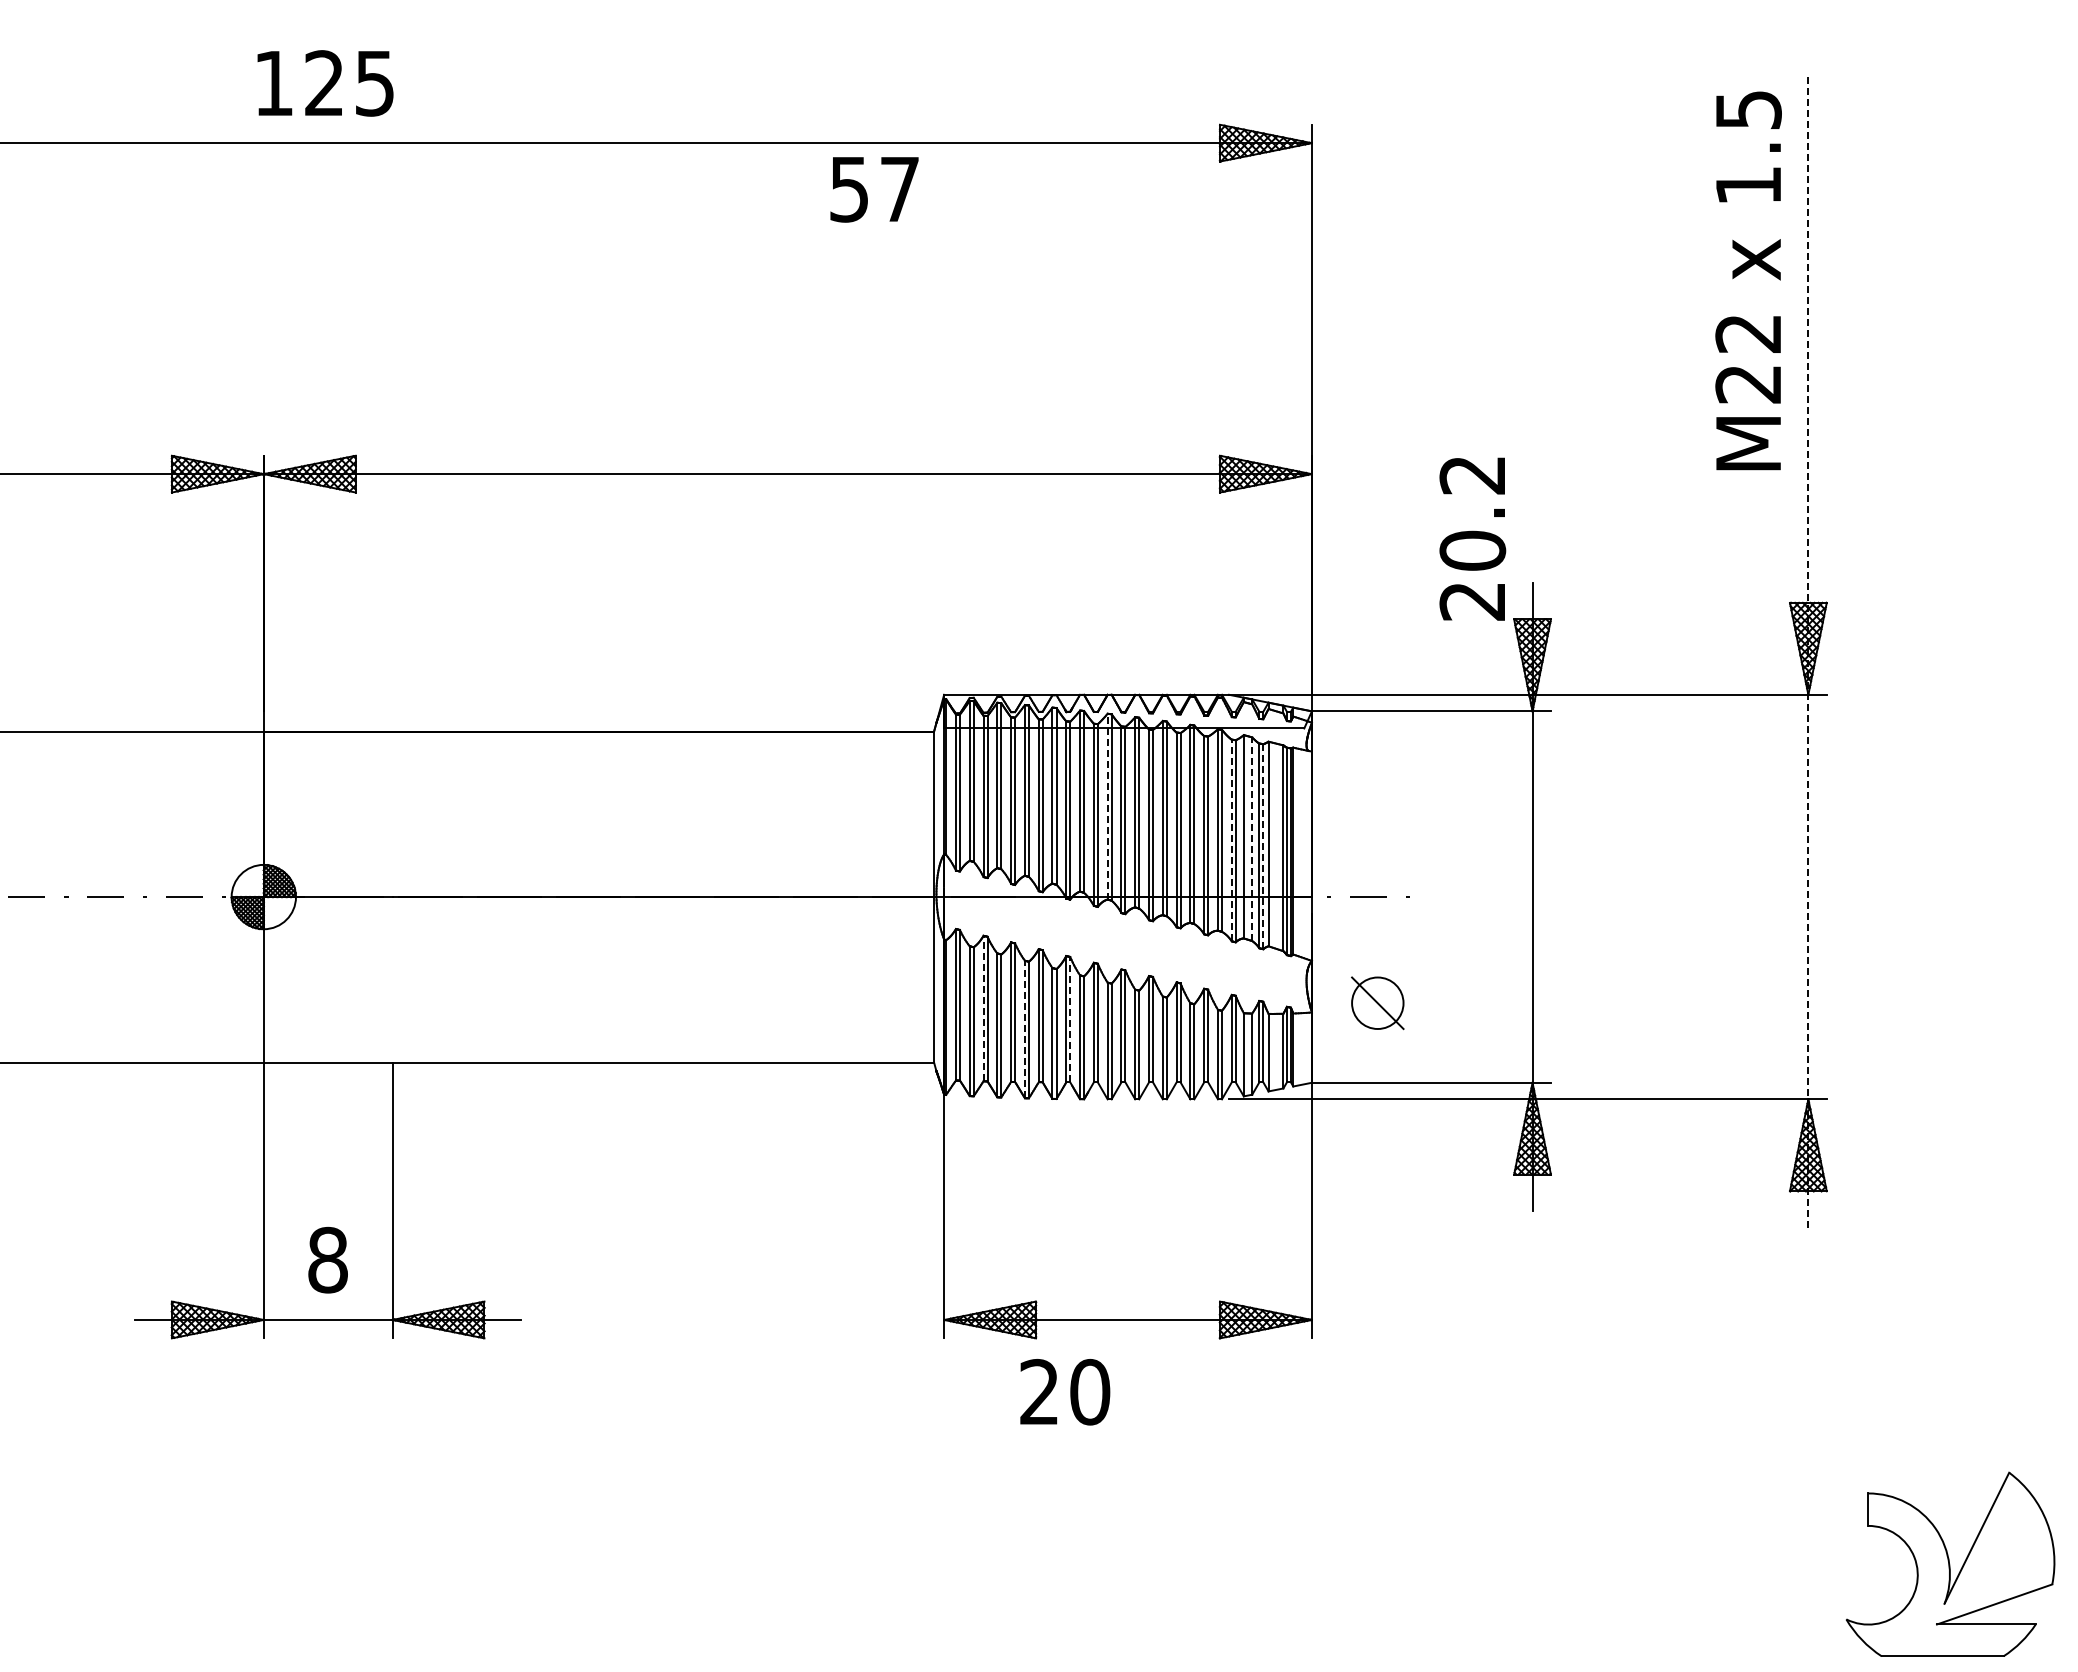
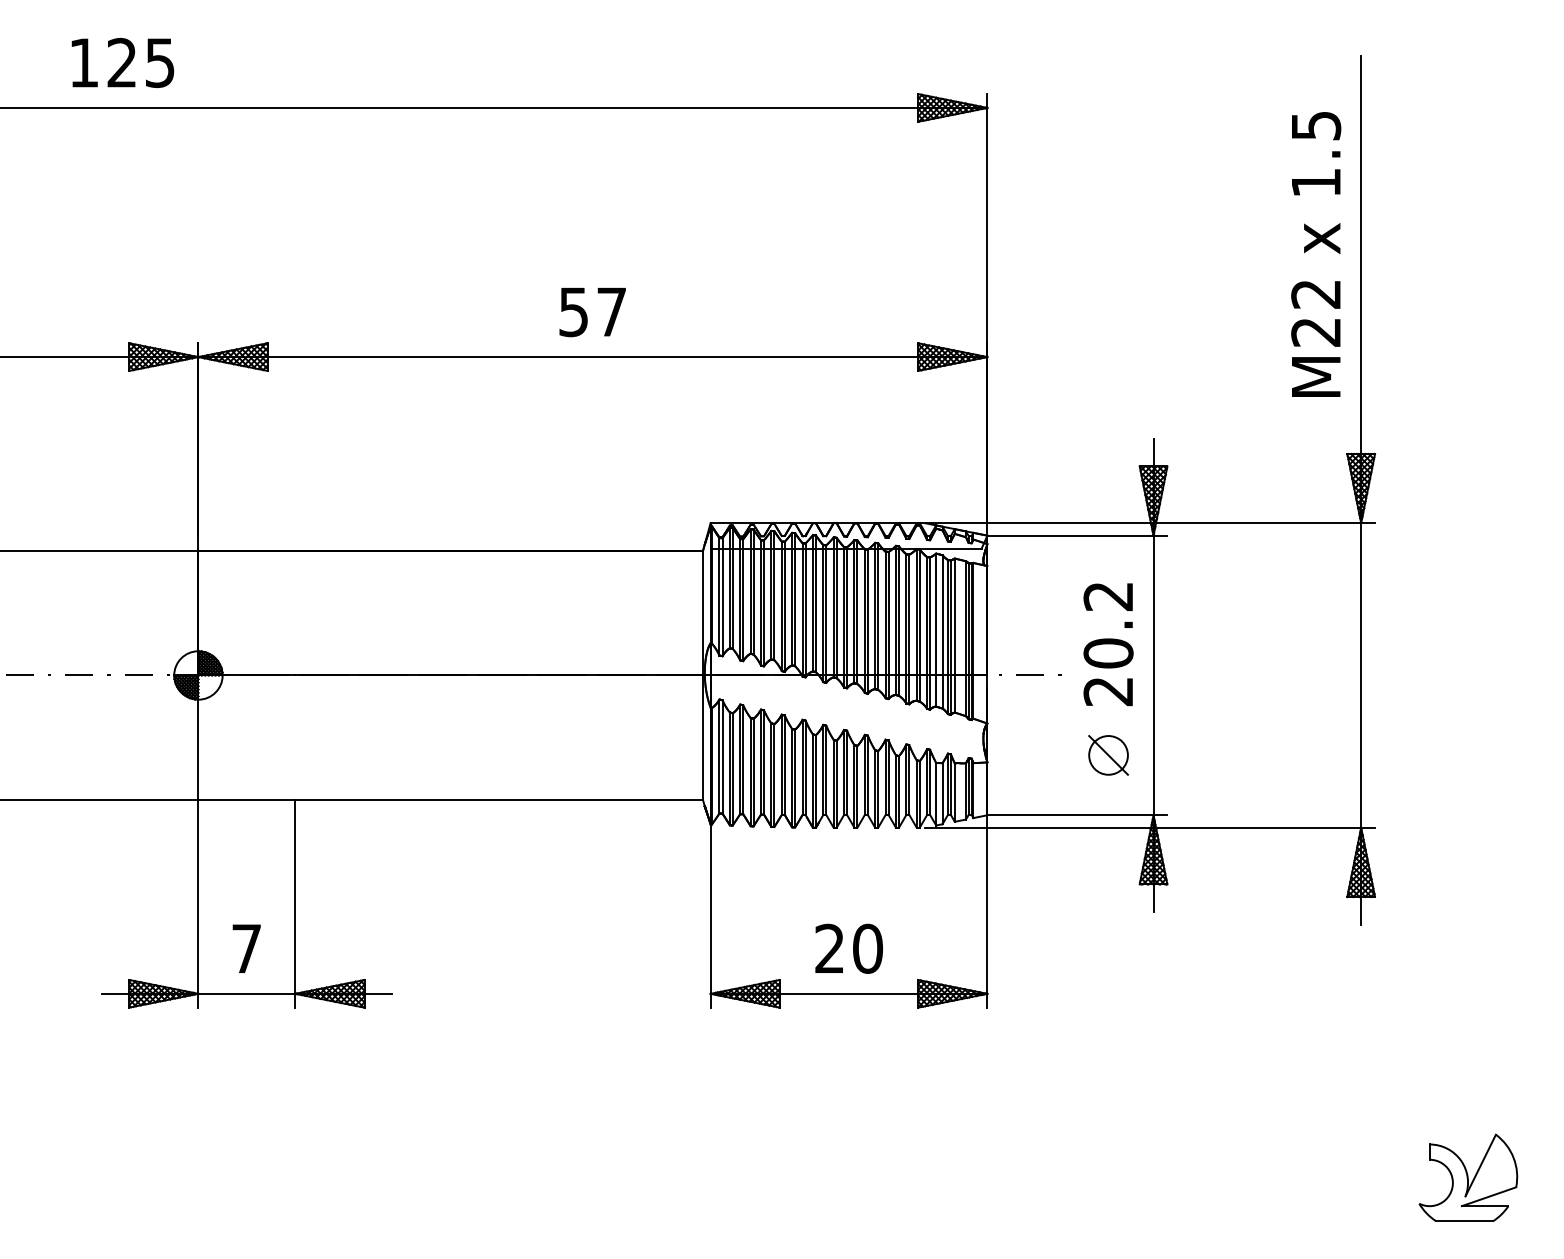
text: (325, 83) -> (122, 63), moved
text: (874, 189) -> (592, 312), moved
text: (1748, 280) -> (1316, 254), moved
text: (1472, 538) -> (1108, 644), moved
line: (1808, 650) -> (1361, 489), dashed -> solid
line: (1107, 806) -> (833, 607), dashed -> solid
line: (1252, 839) -> (942, 632), dashed -> solid
line: (1231, 840) -> (926, 632), dashed -> solid
line: (1263, 846) -> (951, 637), dashed -> solid
part: (1377, 1003) -> (1108, 755), moved
line: (983, 1008) -> (740, 759), dashed -> solid
line: (1070, 1019) -> (805, 767), dashed -> solid
line: (1024, 1029) -> (771, 775), dashed -> solid
text: (327, 1259) -> (246, 948), 8 -> 7
text: (1065, 1392) -> (849, 949), moved
part: (1950, 1564) -> (1468, 1177), size x0.62

